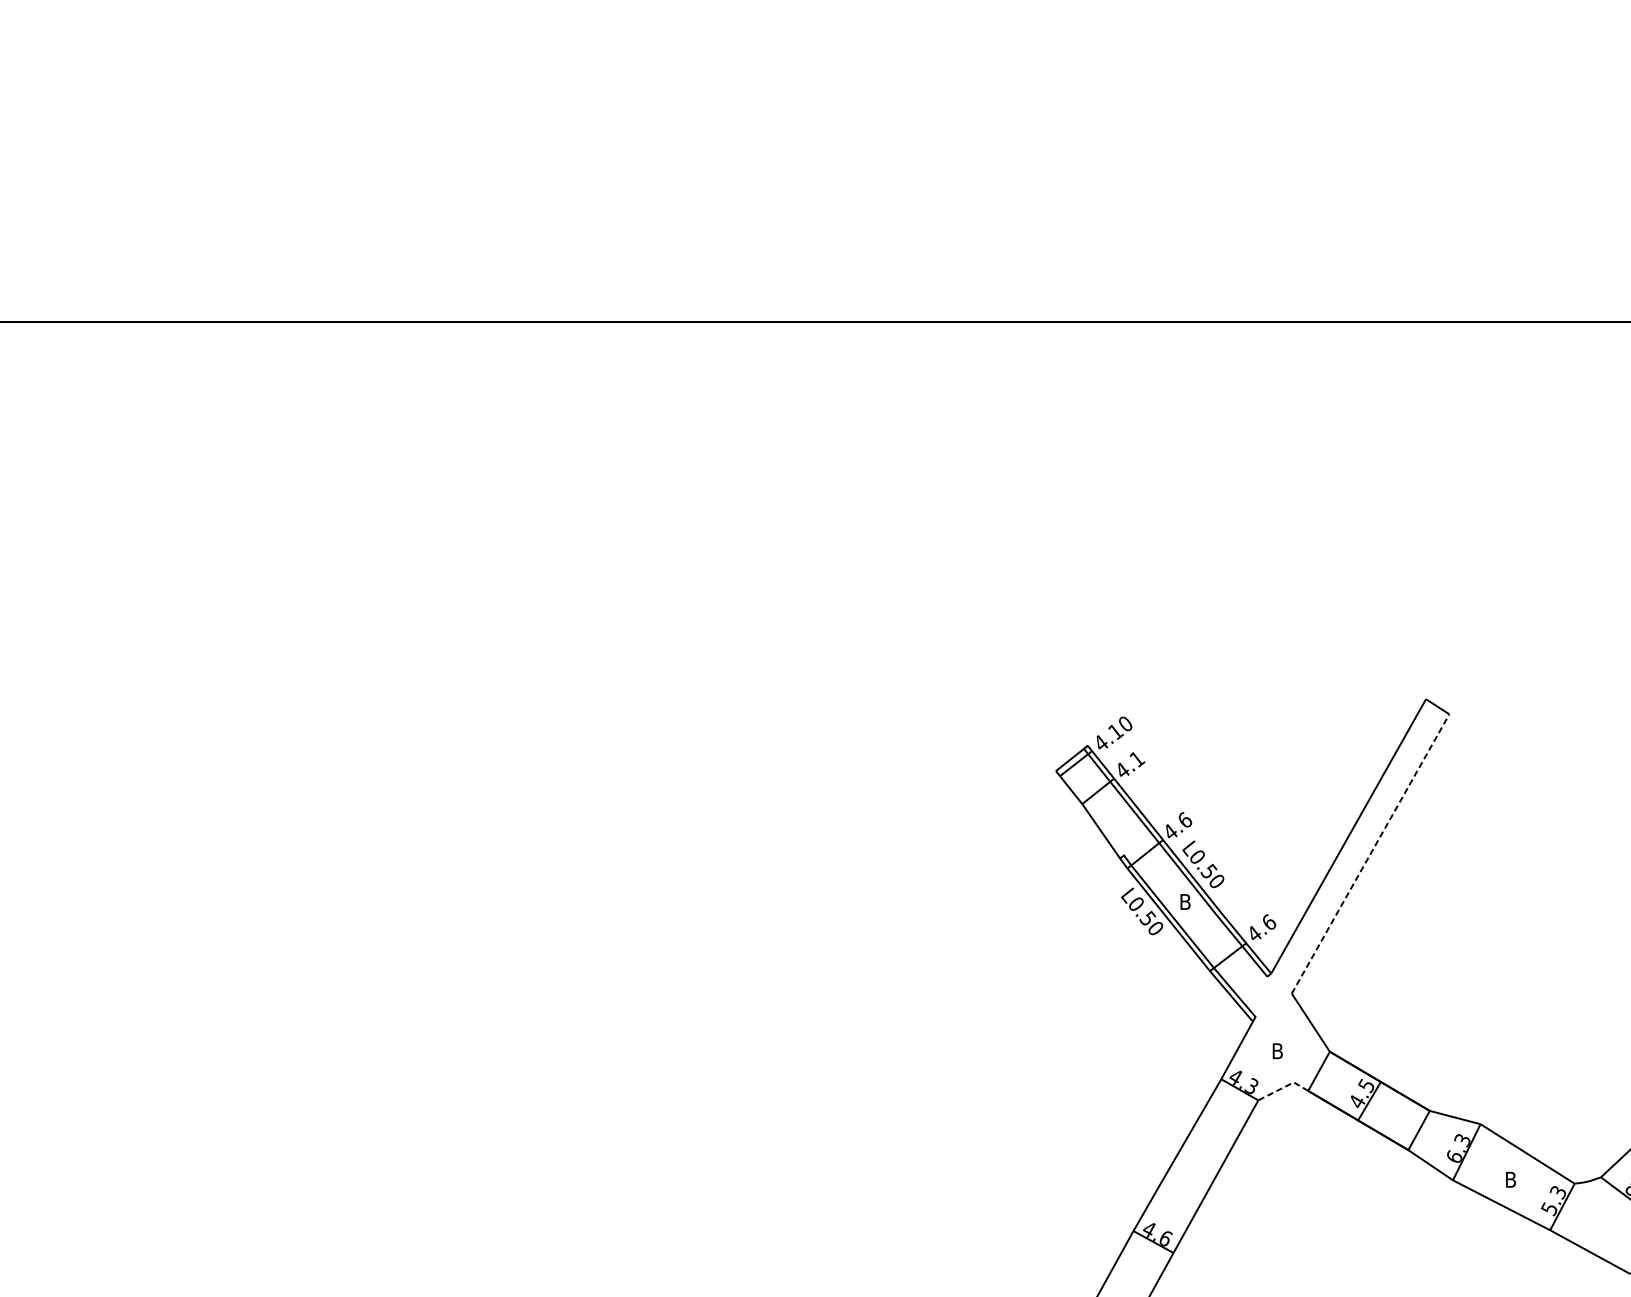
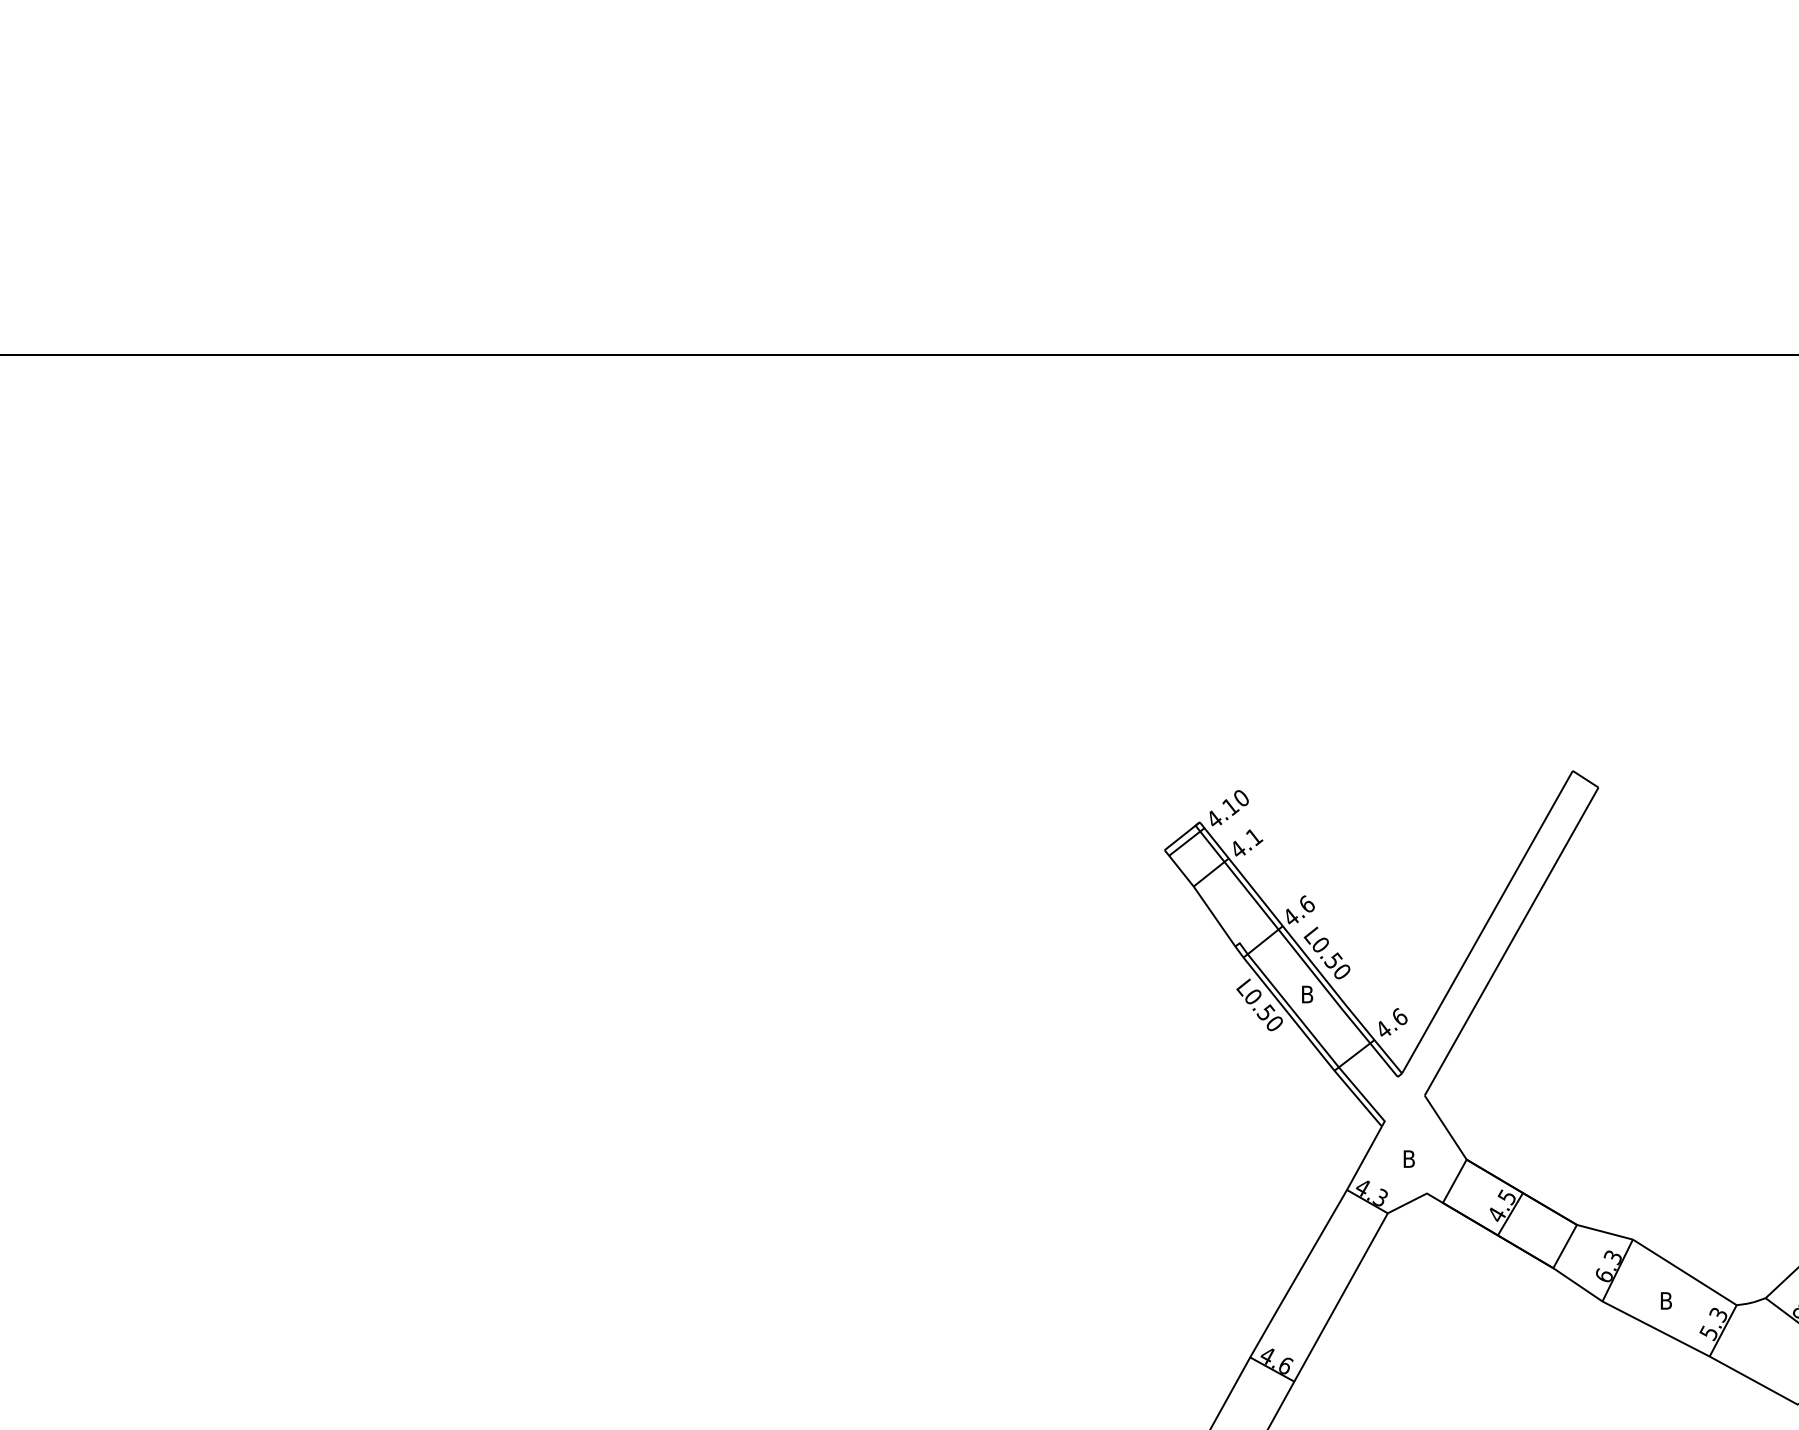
line: (1370, 853) -> (1511, 941), dashed -> solid
line: (1284, 1086) -> (1416, 1198), dashed -> solid

